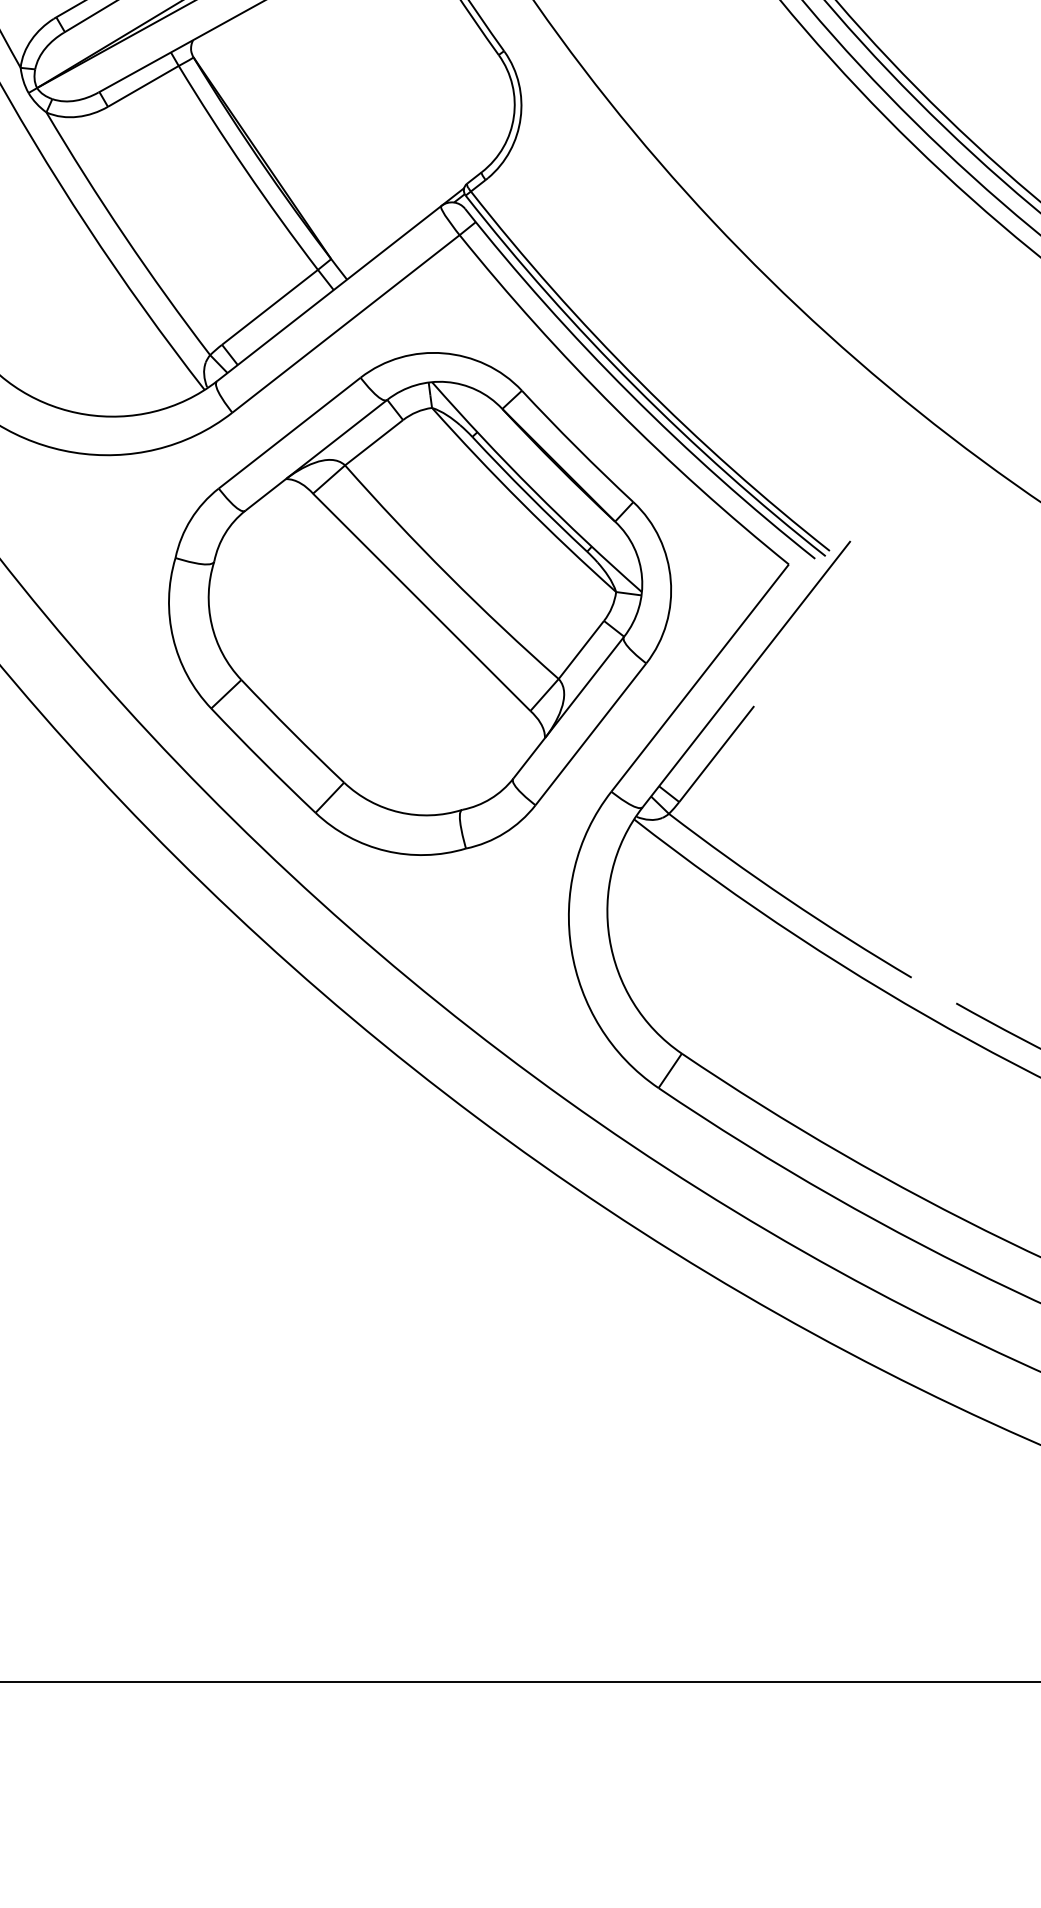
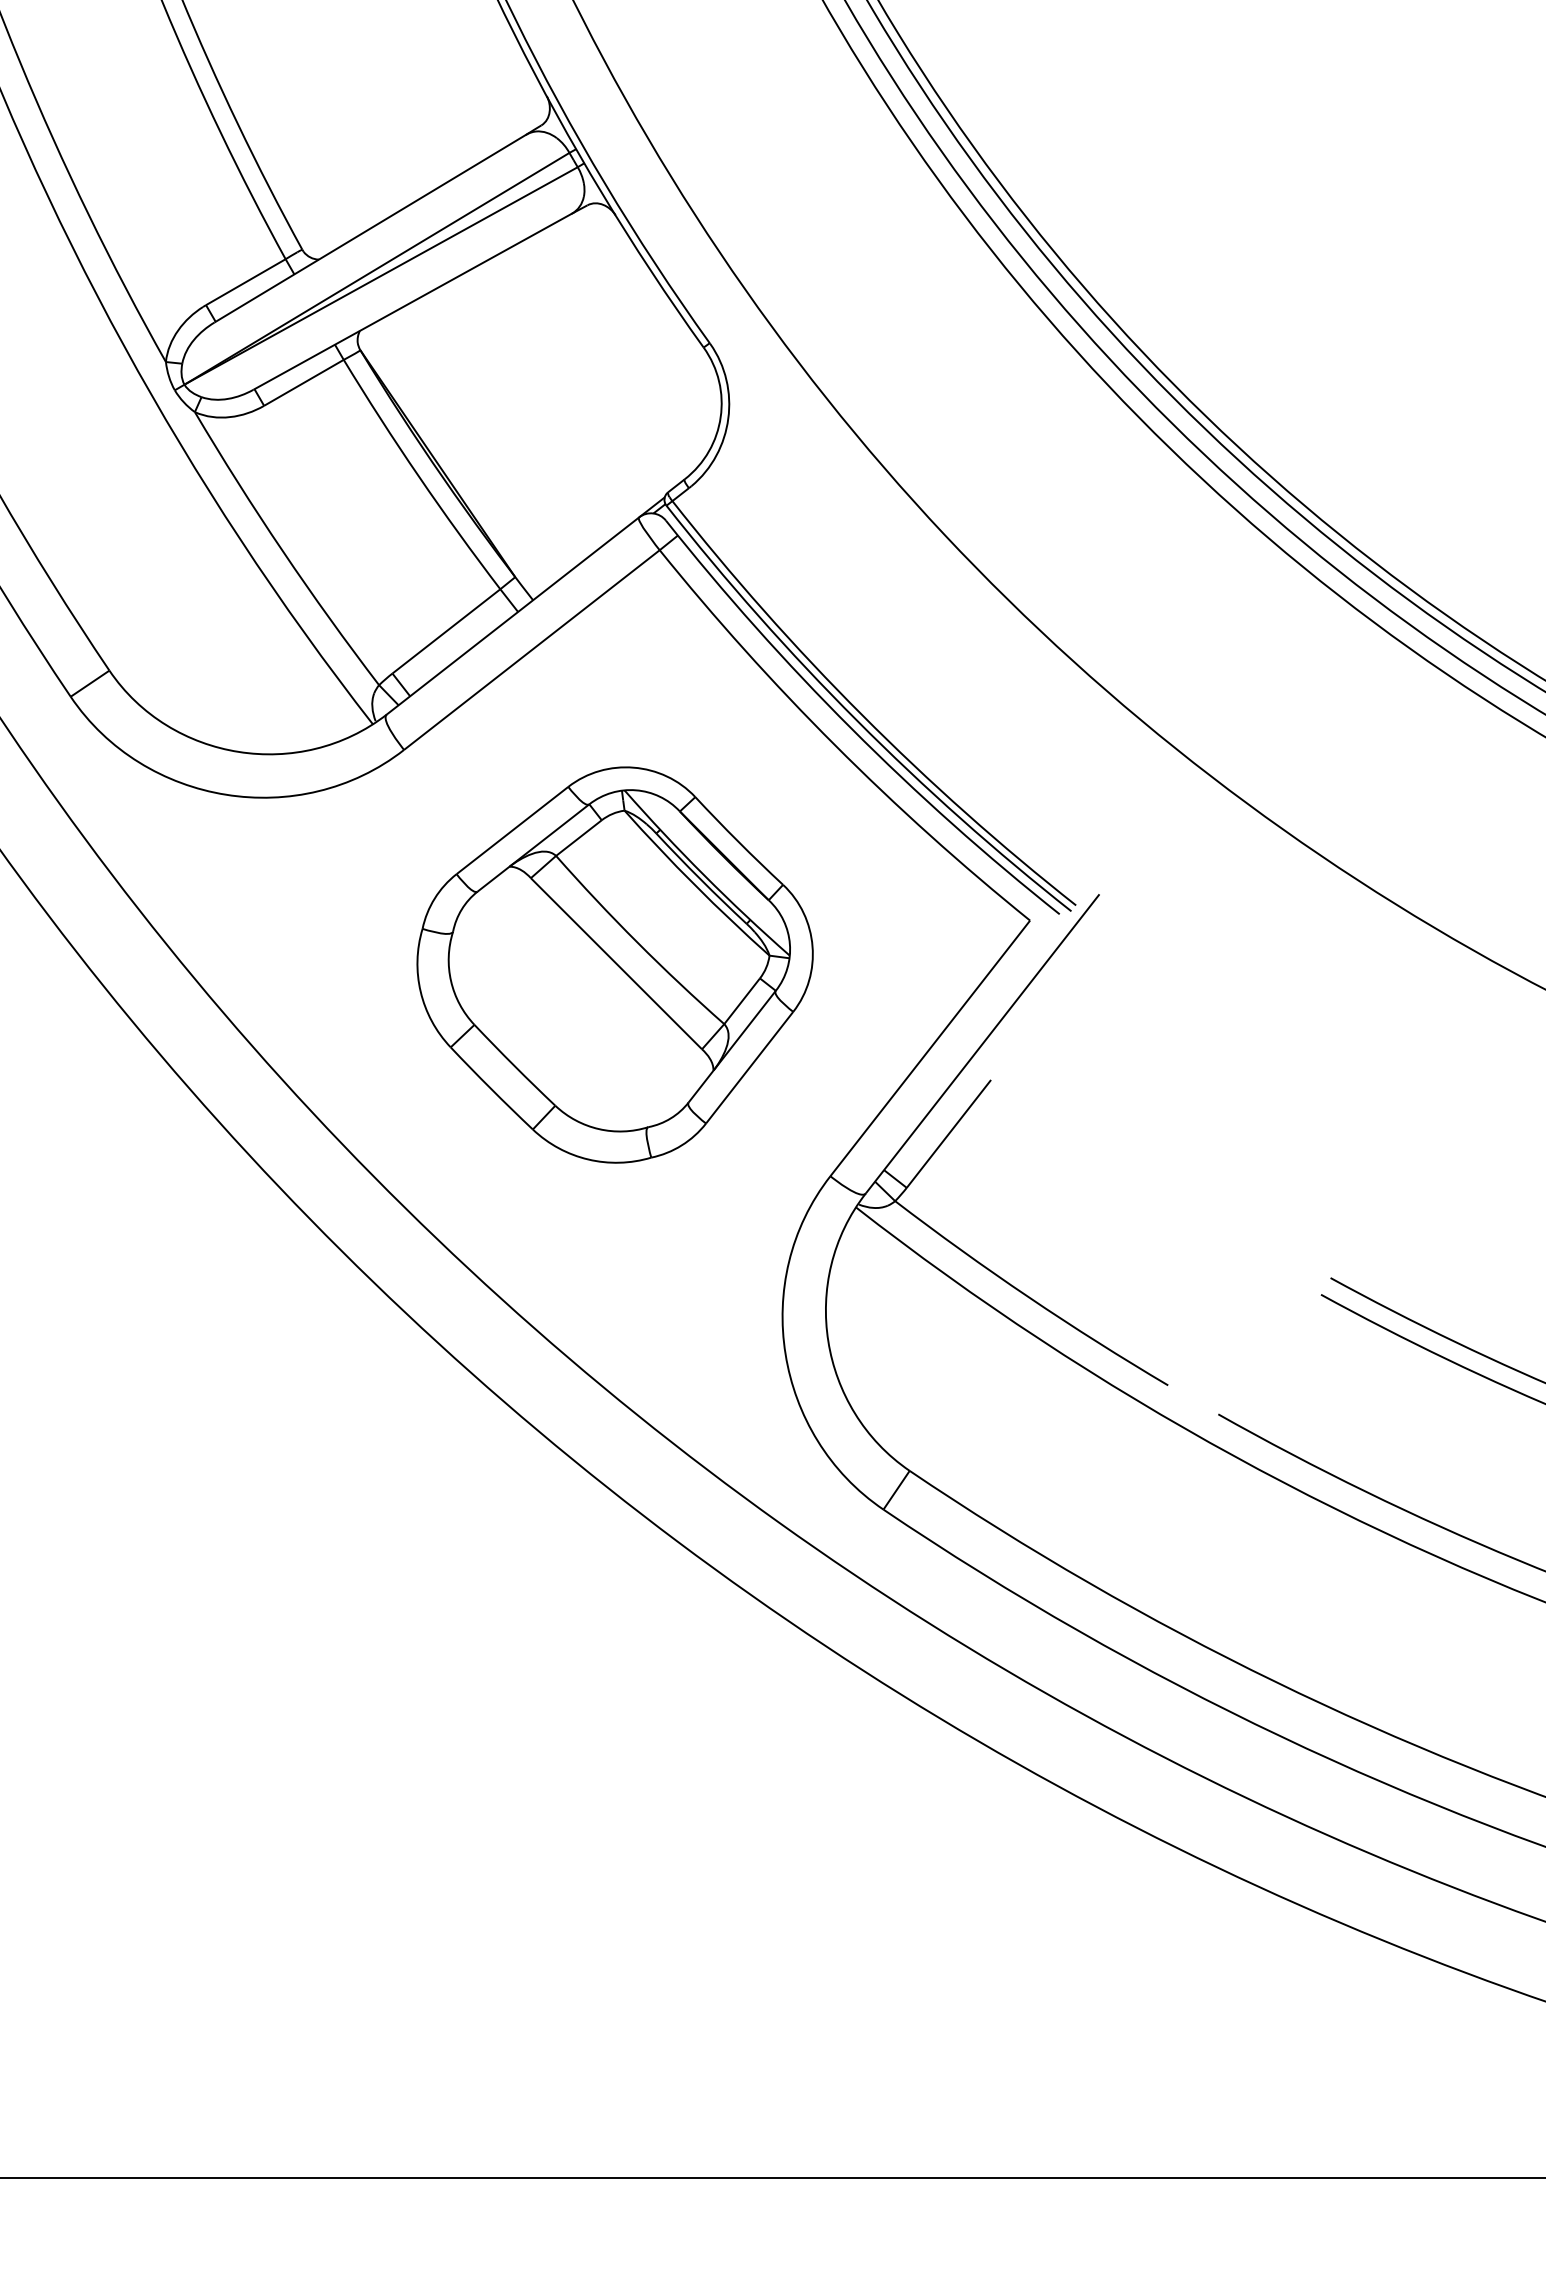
part: (419, 603) -> (614, 964), size x0.7

